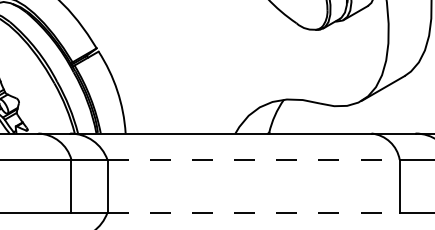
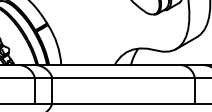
line: (255, 159) -> (124, 77), dashed -> solid
line: (255, 212) -> (124, 103), dashed -> solid

